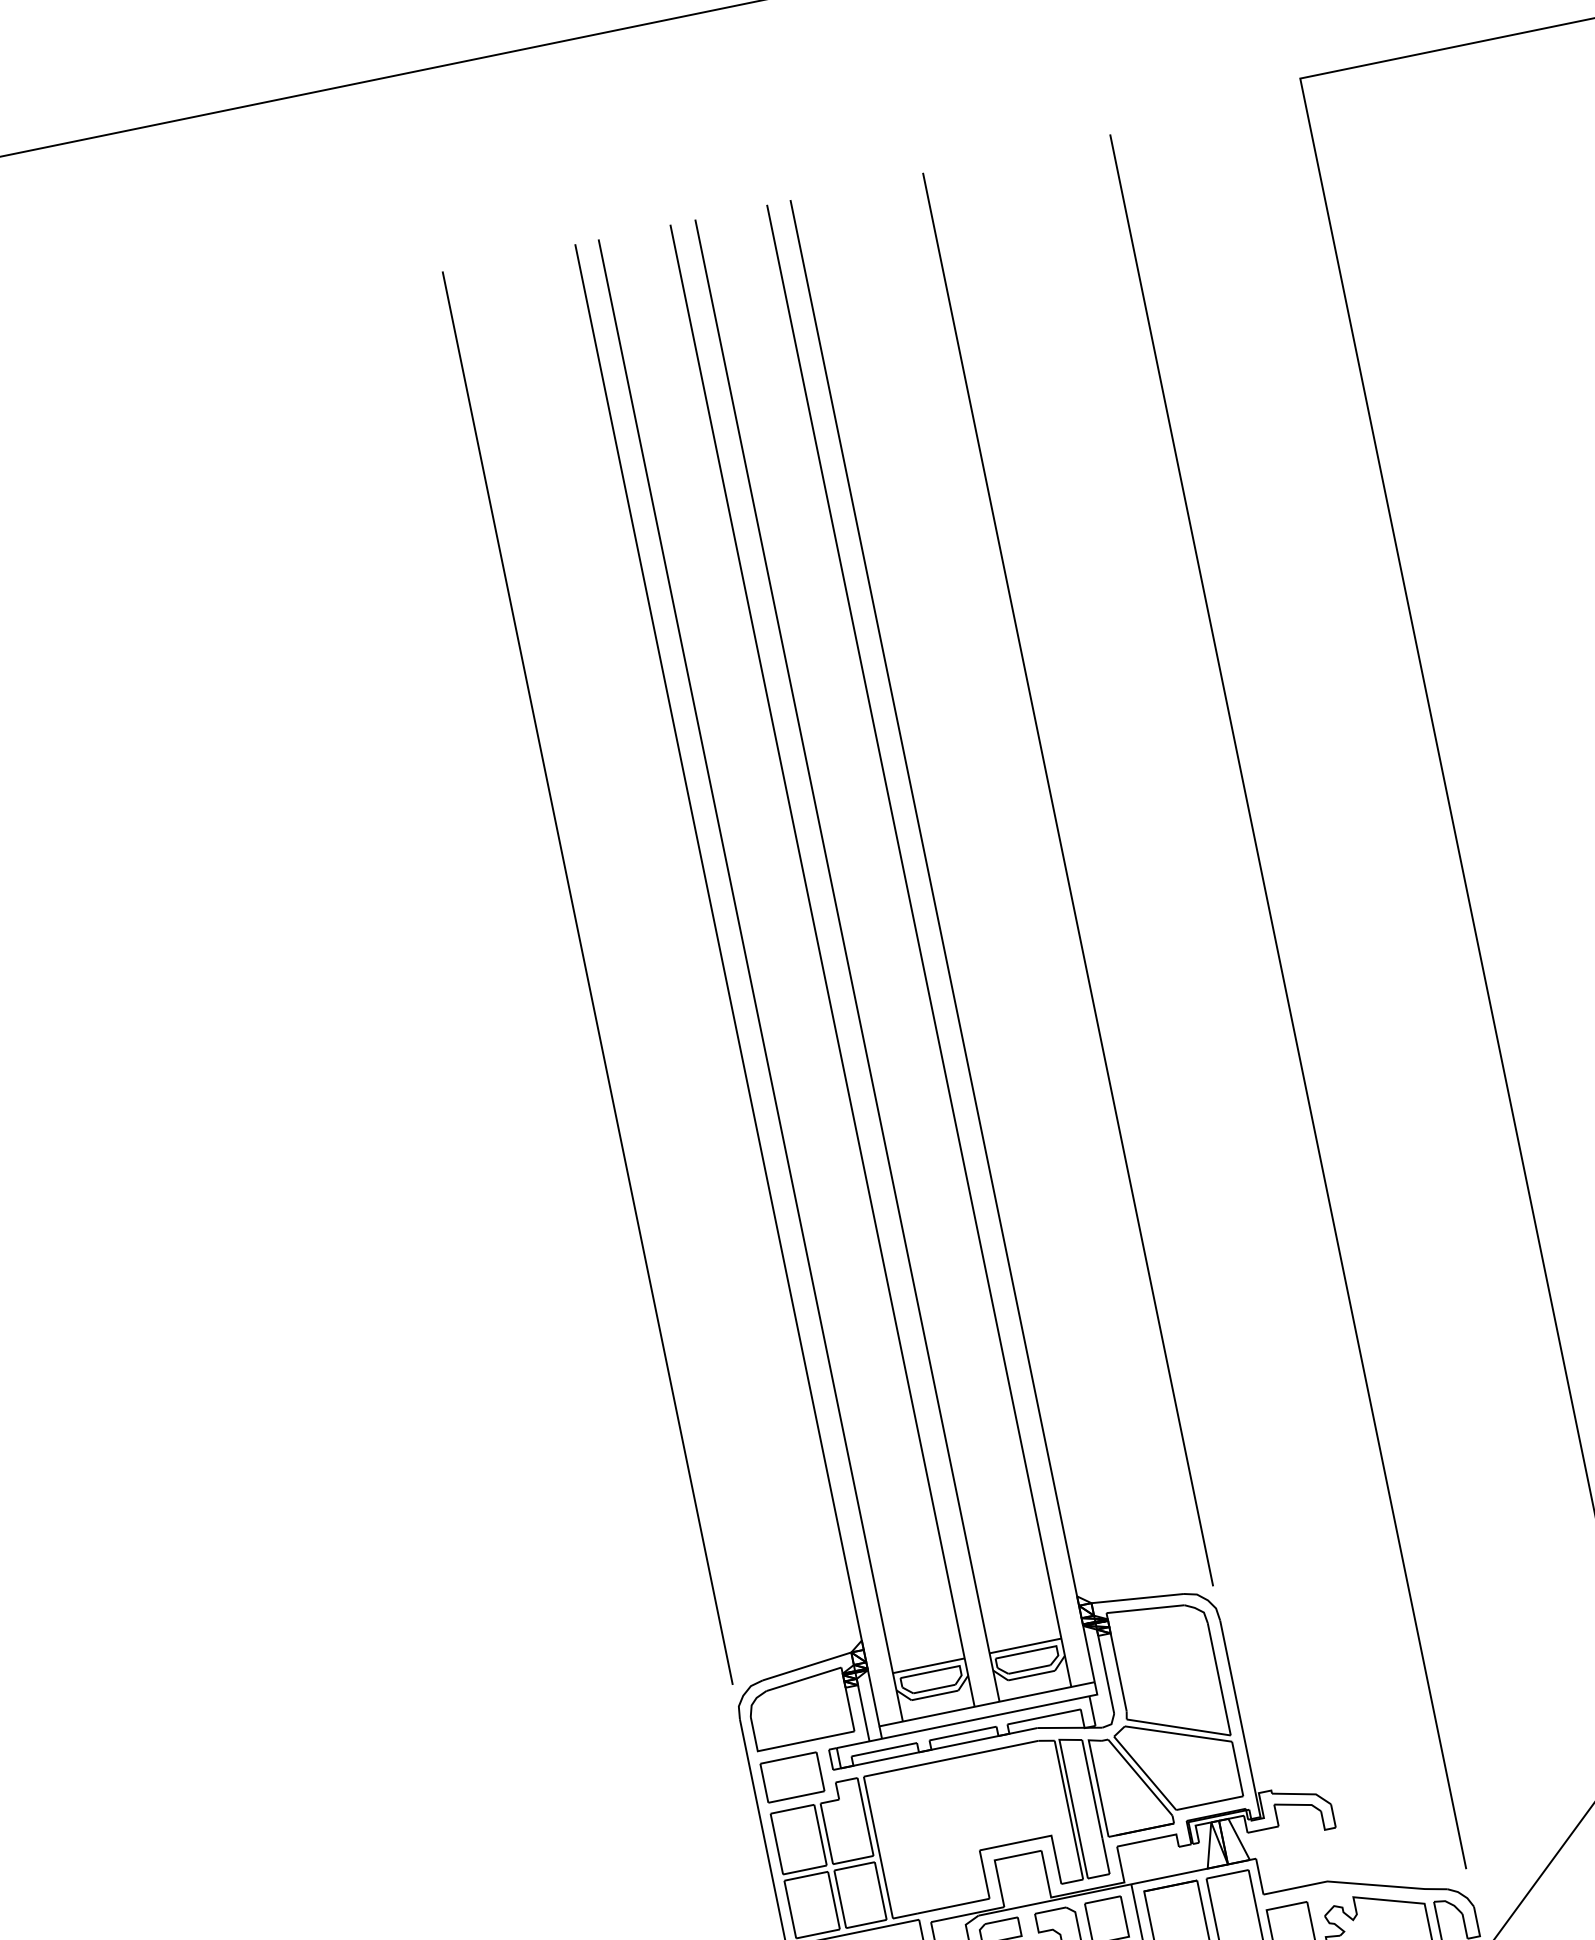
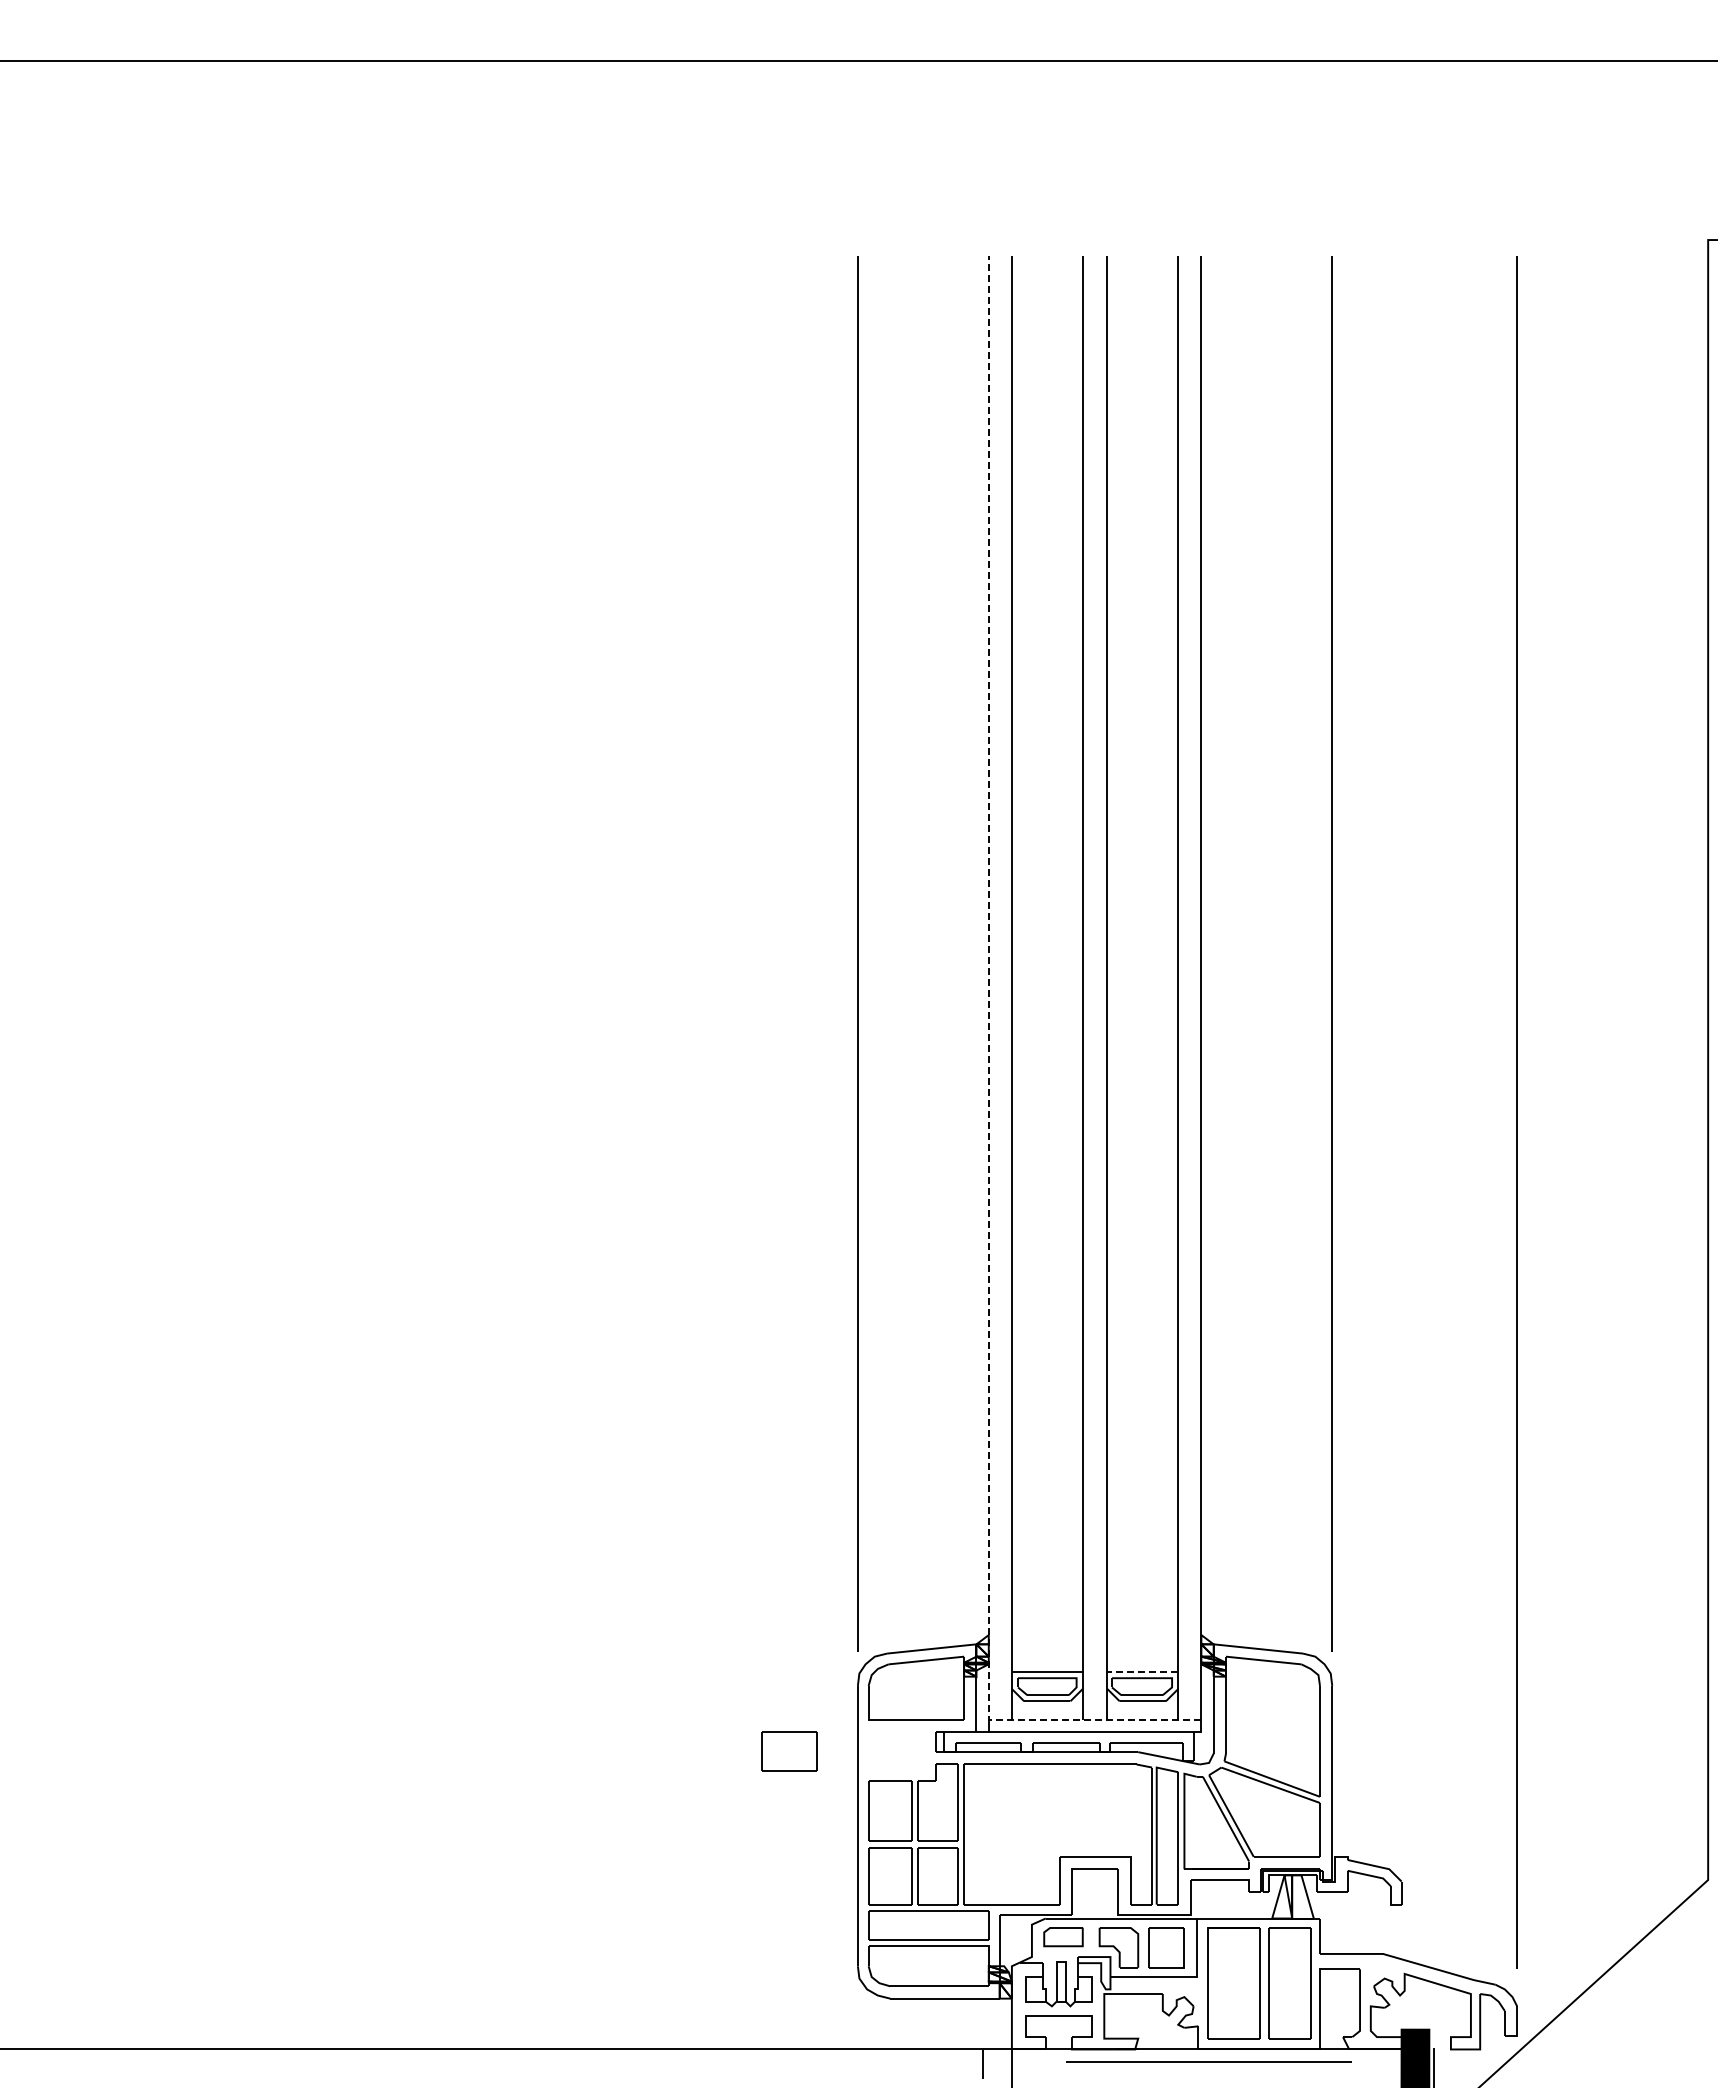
line: (749, 1093) -> (988, 1094), solid -> dashed
line: (1025, 1646) -> (1142, 1672), solid -> dashed
part: (792, 1777) -> (789, 1751), moved

